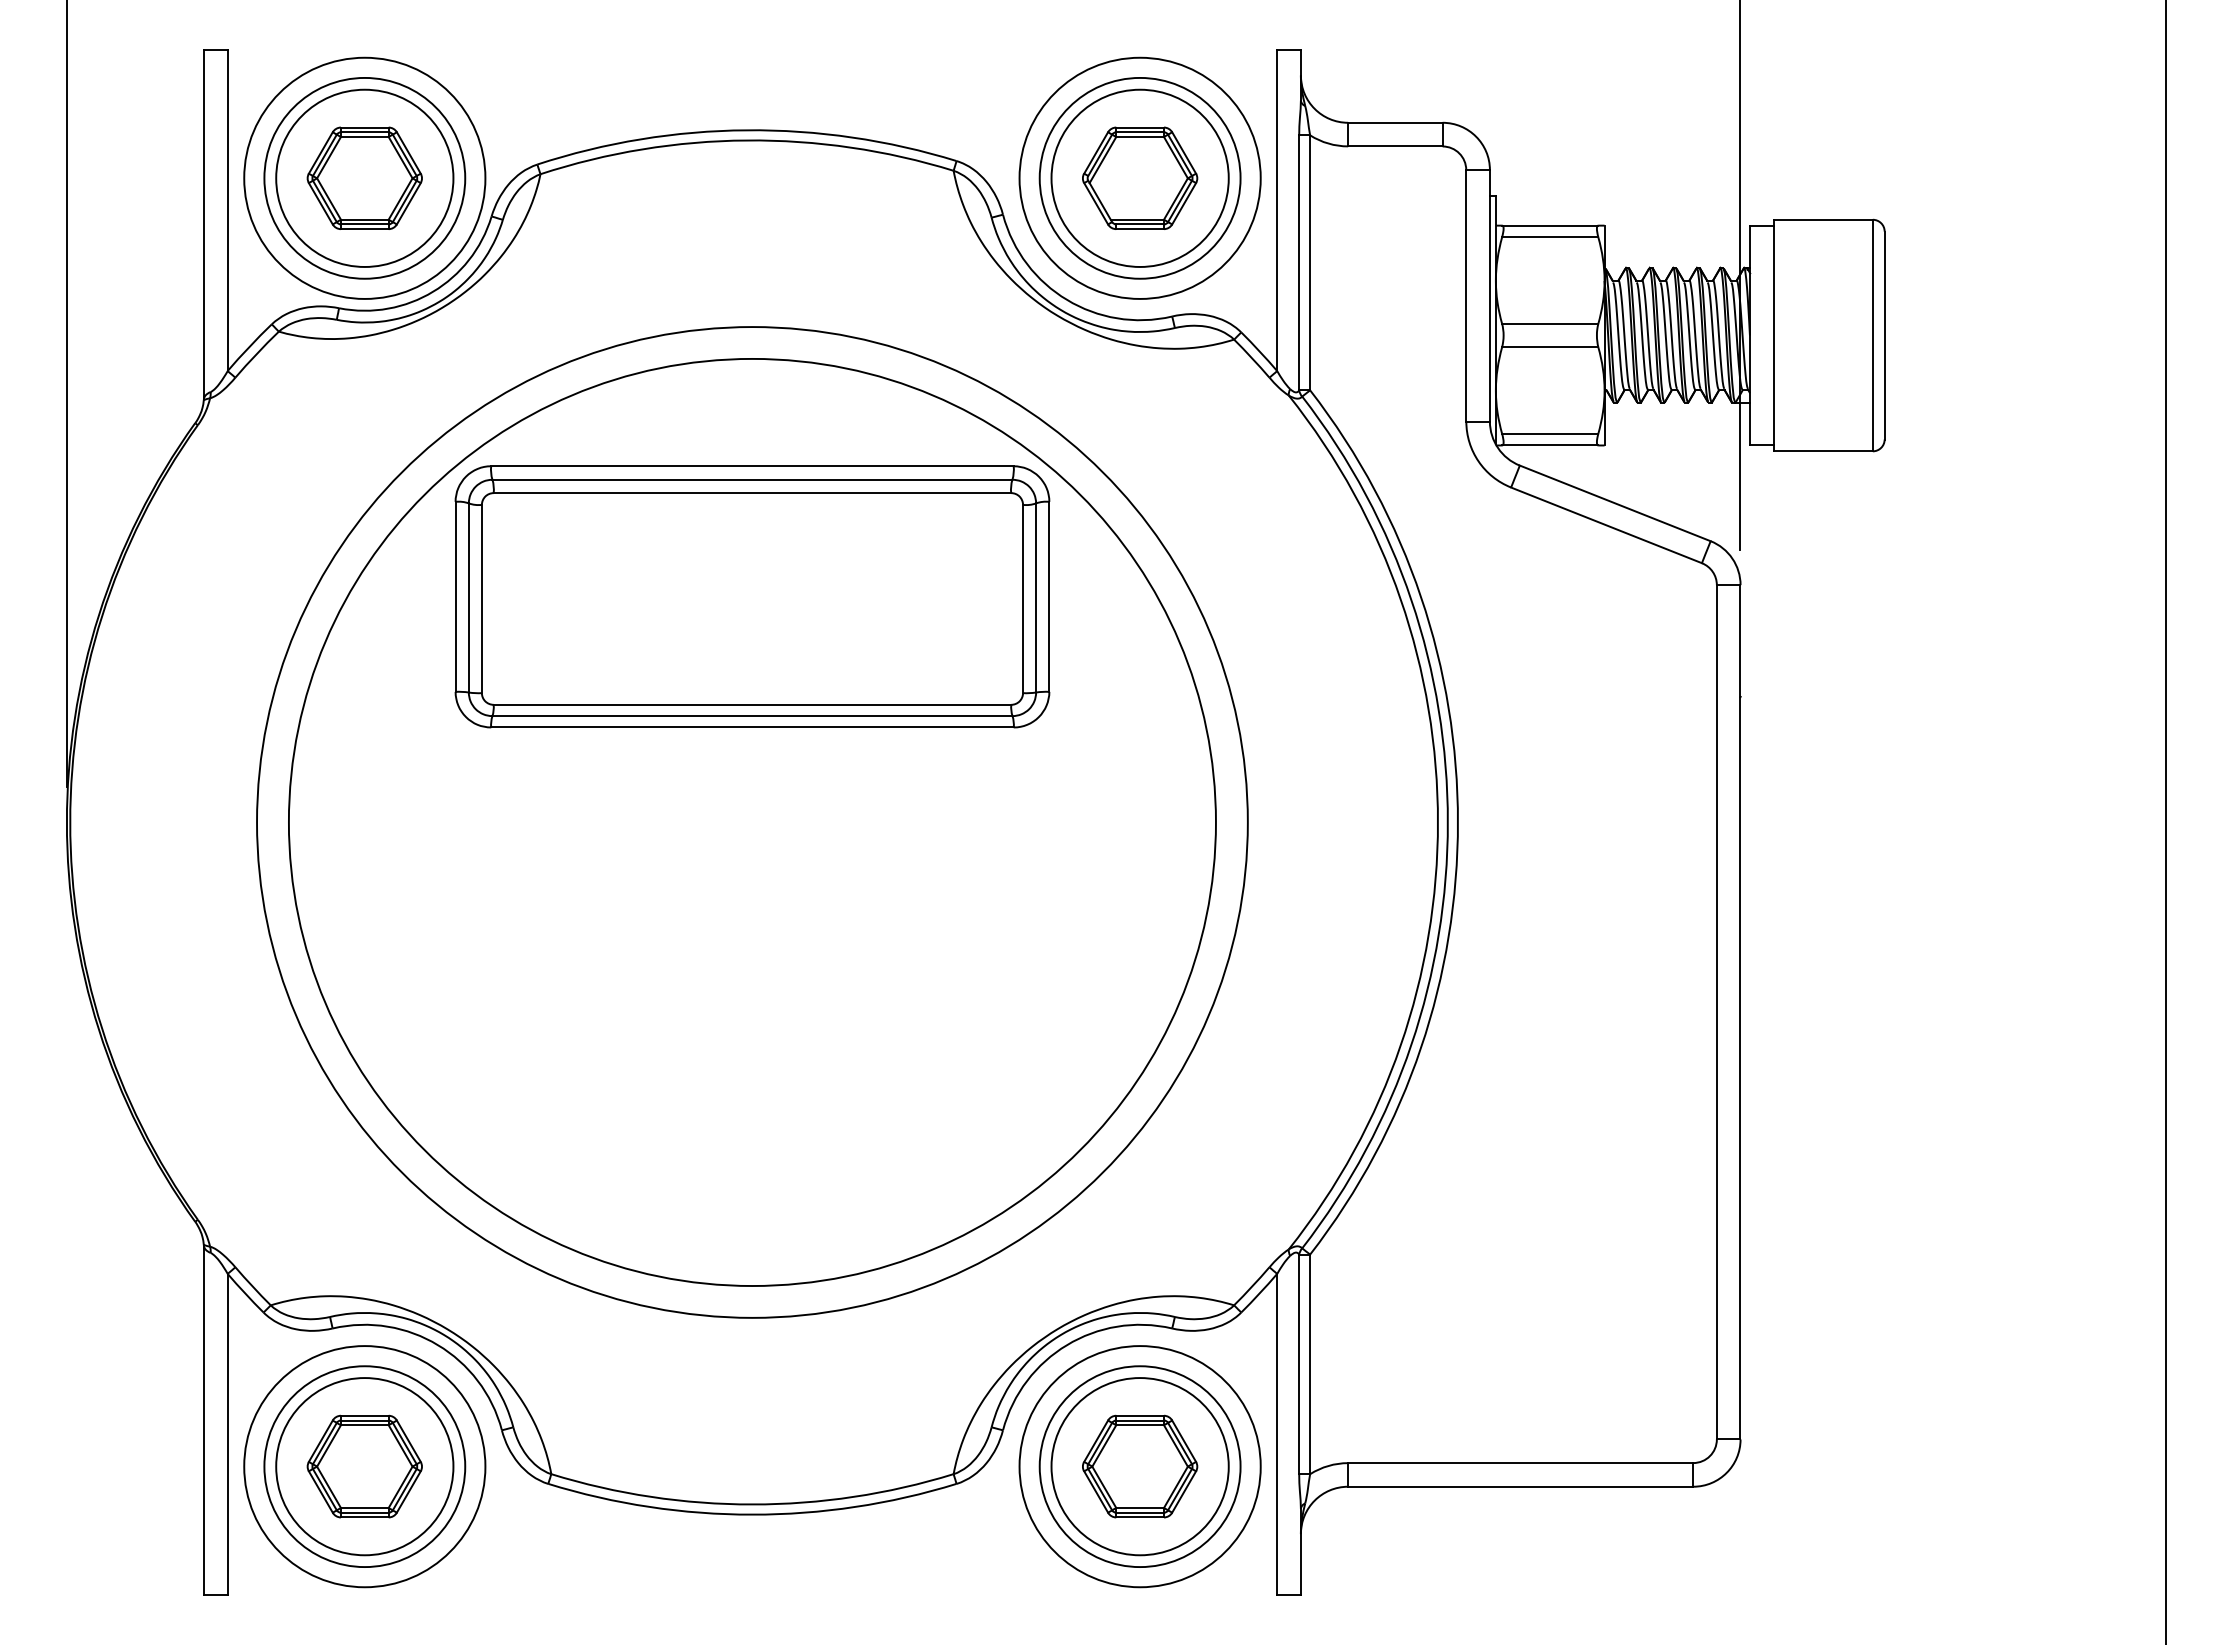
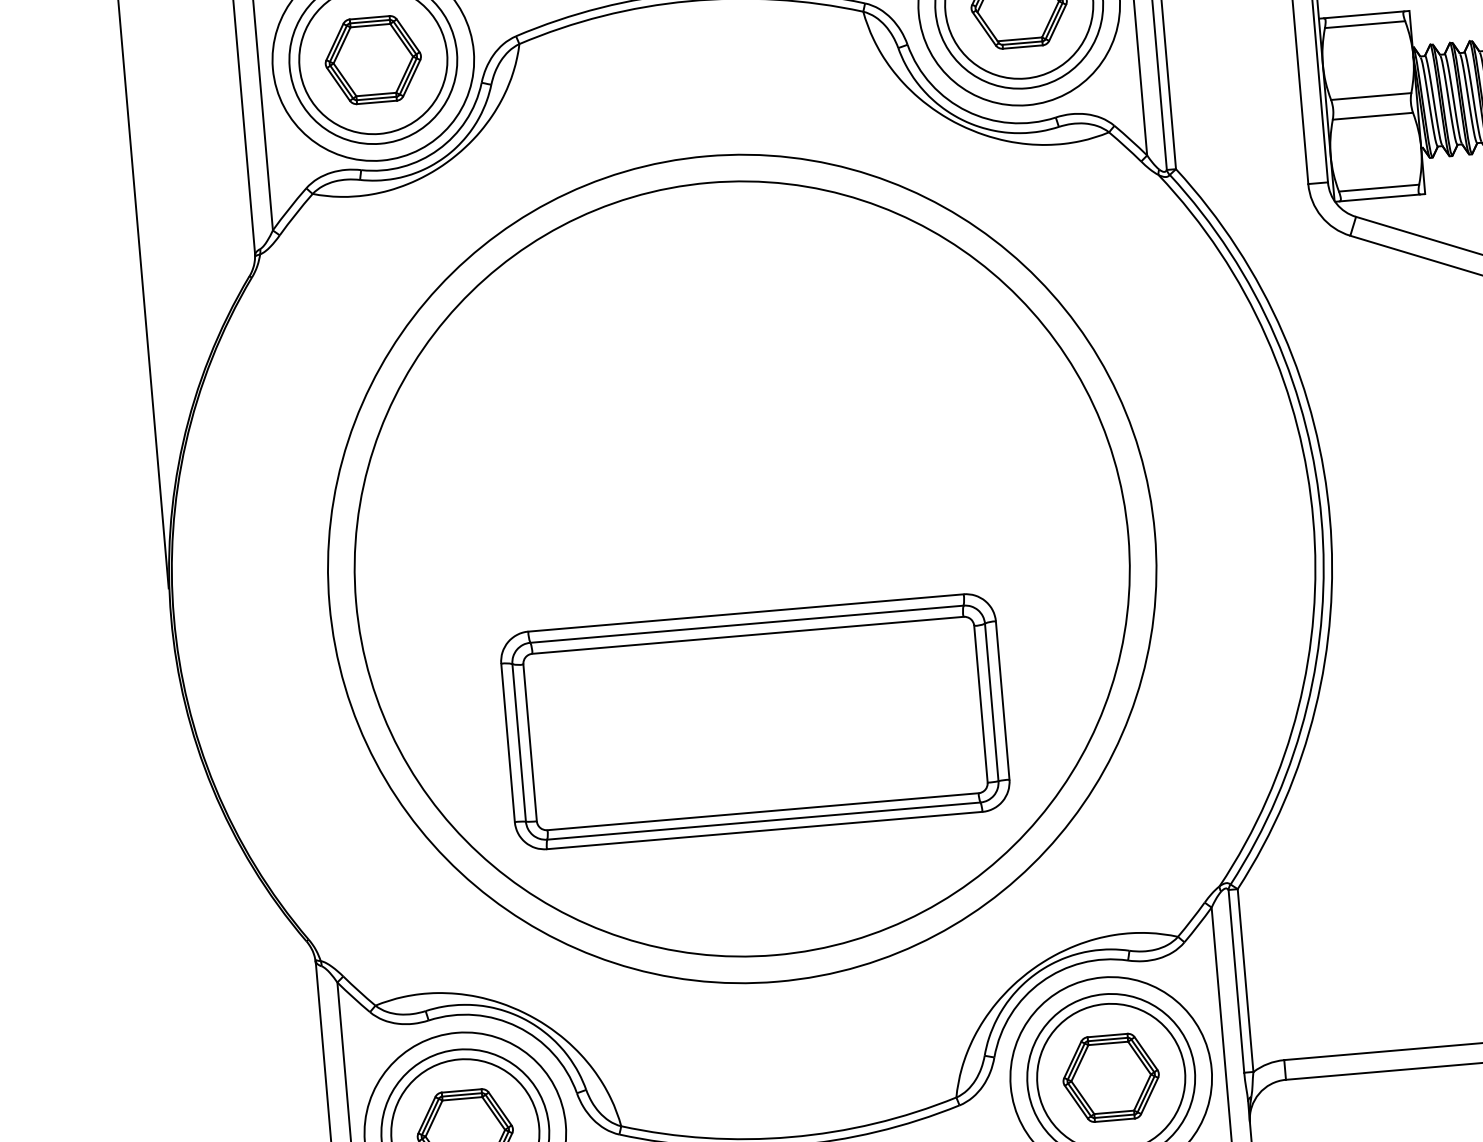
part: (752, 596) -> (755, 721), moved

